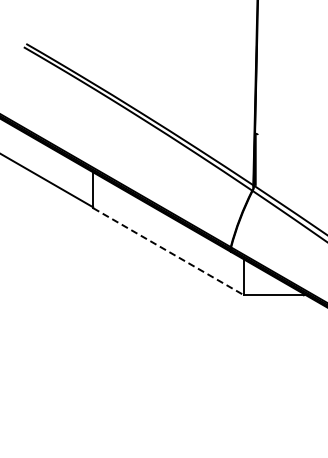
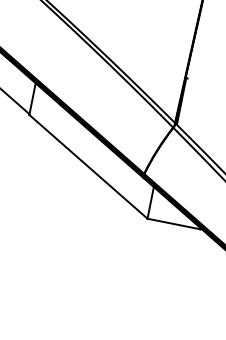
line: (169, 251) -> (89, 166), dashed -> solid

